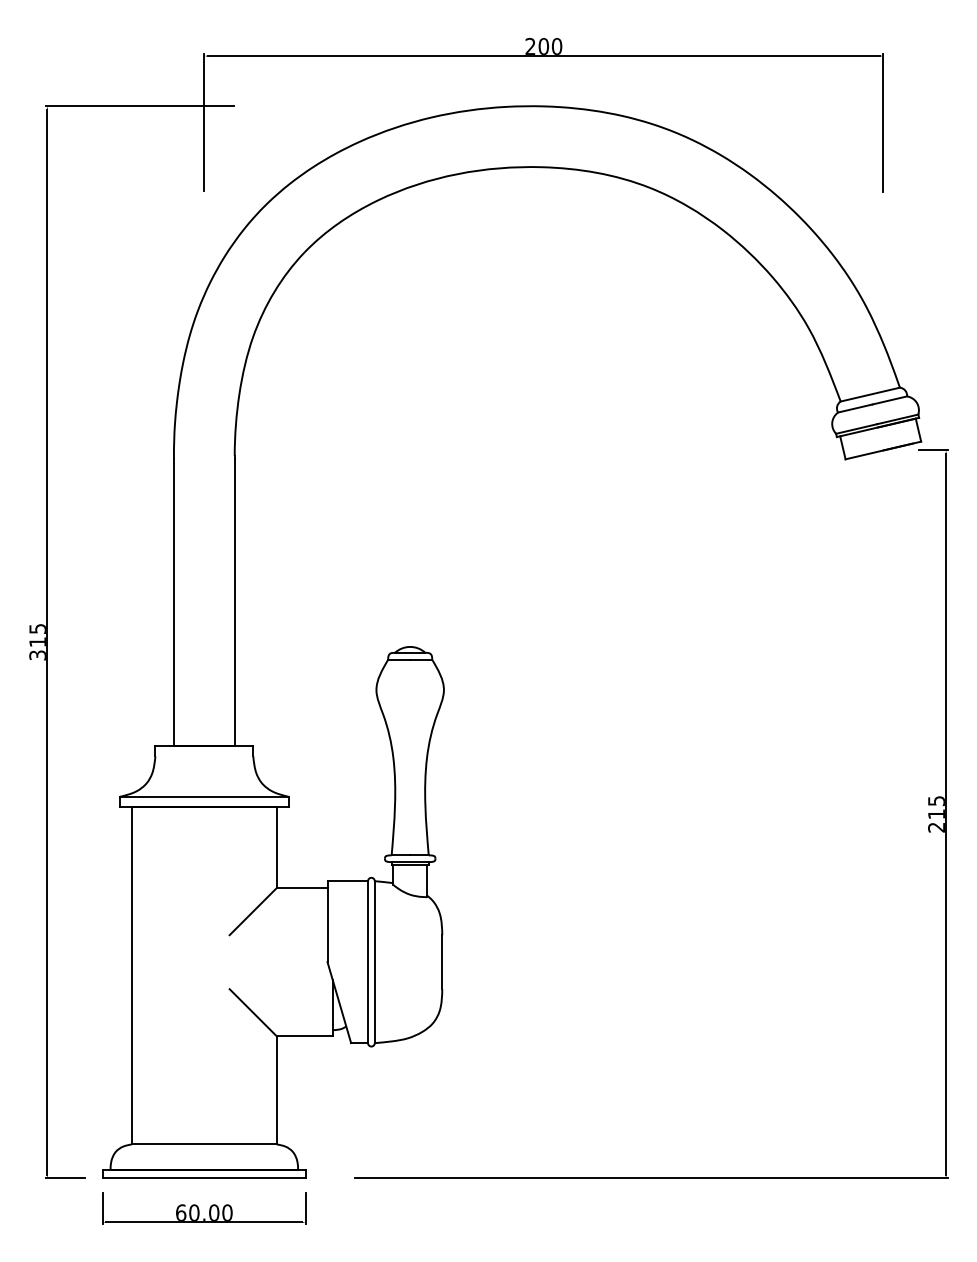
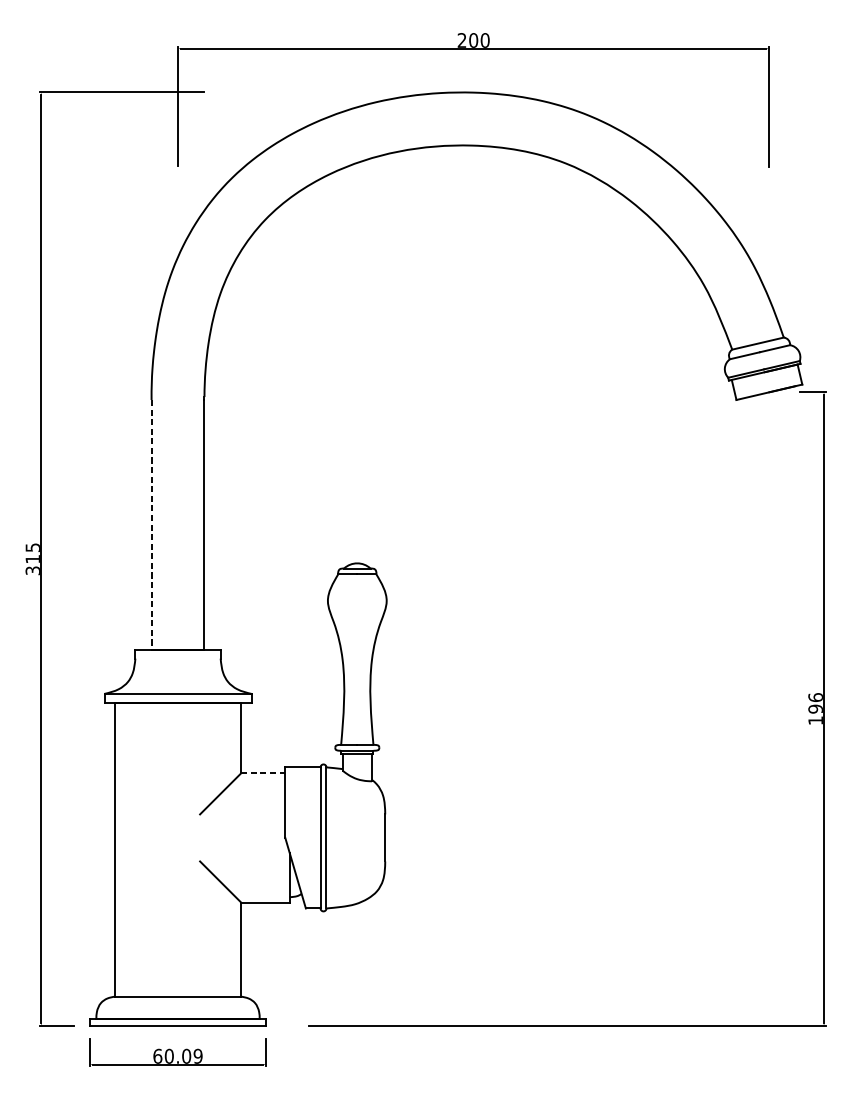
line: (173, 603) -> (151, 525), solid -> dashed
text: (936, 813) -> (815, 708), 215 -> 196
line: (302, 887) -> (263, 772), solid -> dashed
text: (227, 1212) -> (198, 1055), 60.00 -> 60.09

